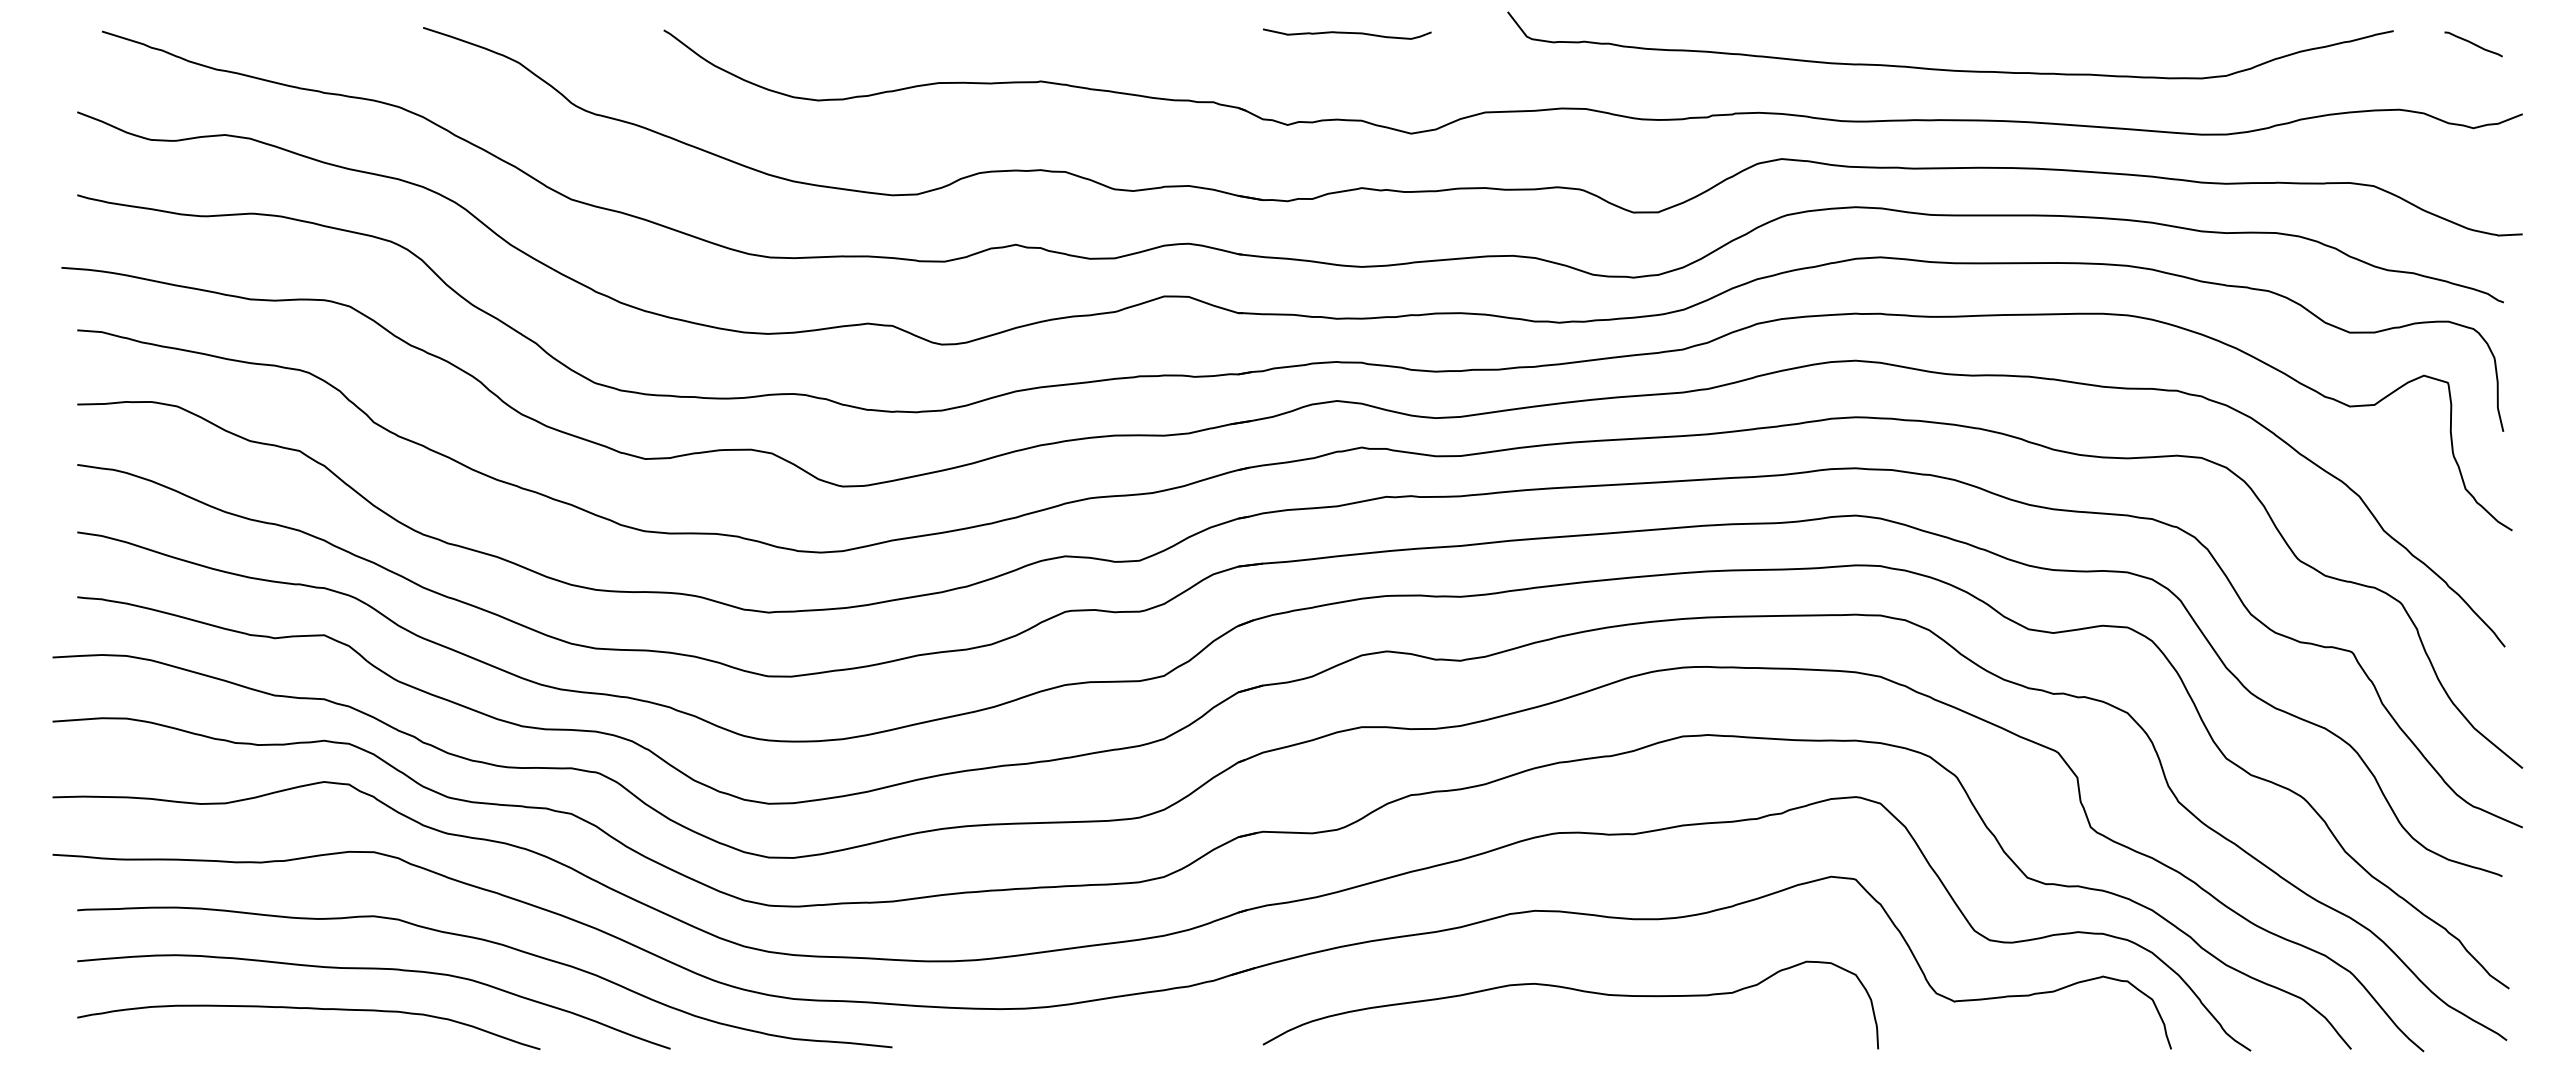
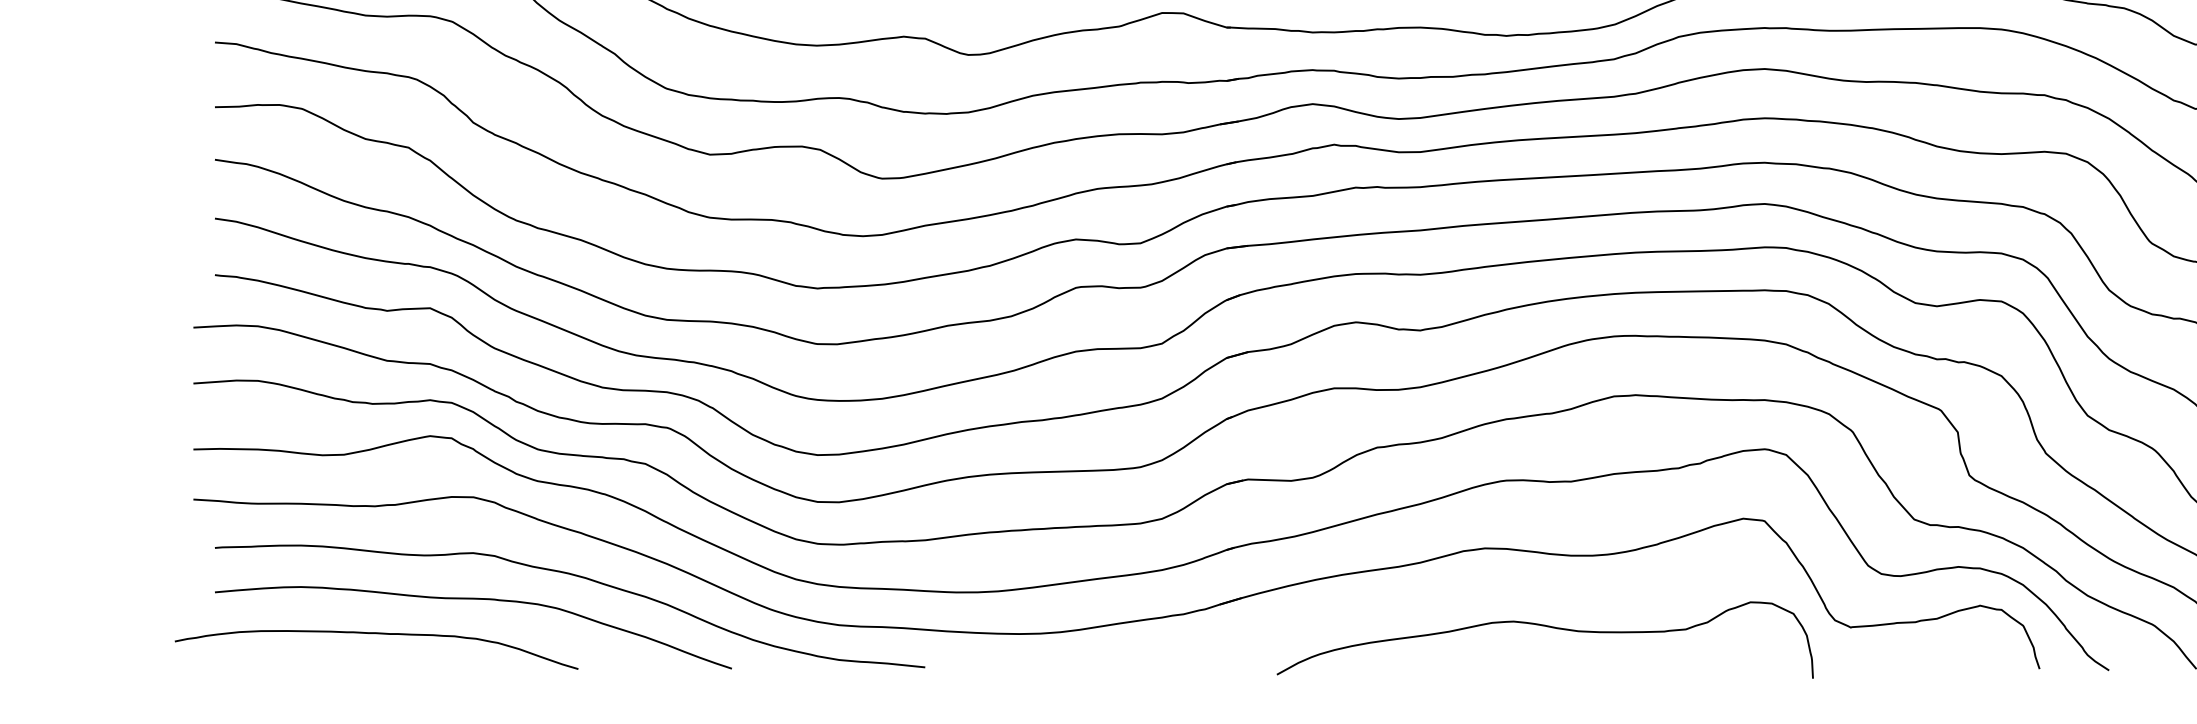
curve: (1573, 990) -> (1547, 627), moved
curve: (309, 1009) -> (377, 634), moved

